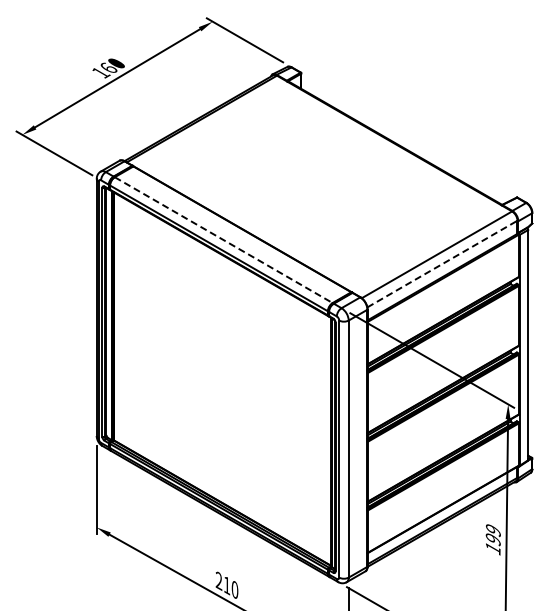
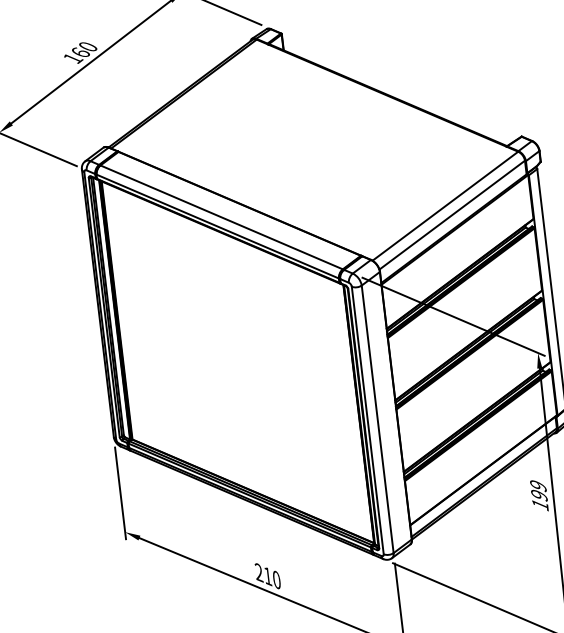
line: (223, 240) -> (221, 217), dashed -> solid
line: (442, 264) -> (452, 215), dashed -> solid

